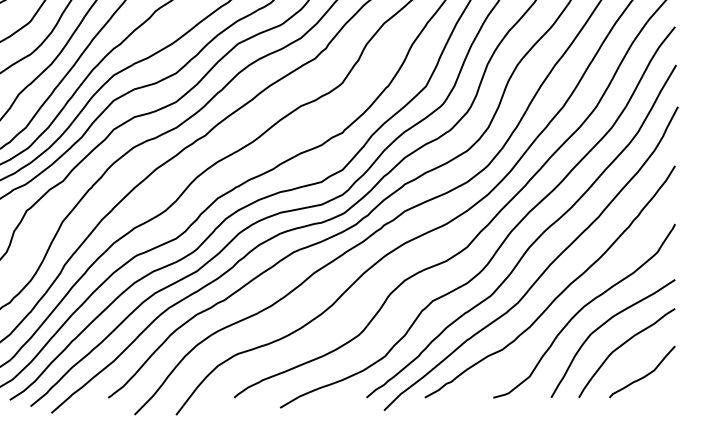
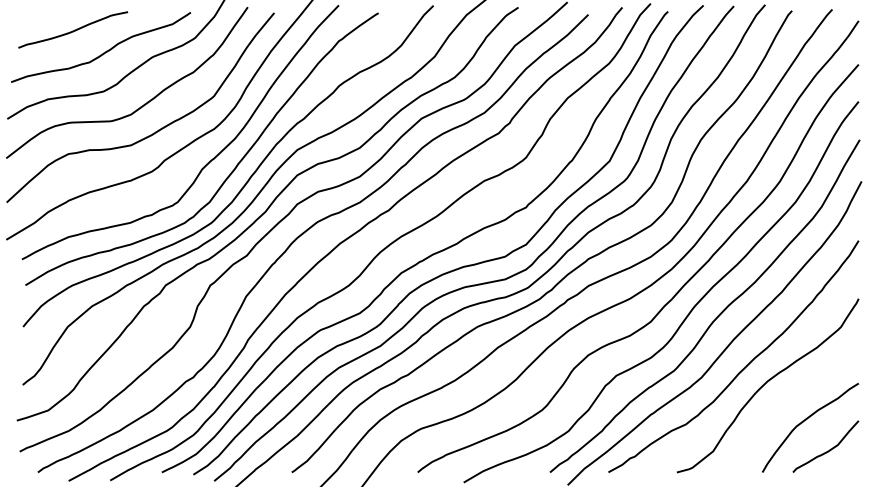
curve: (601, 326) -> (785, 401), removed

